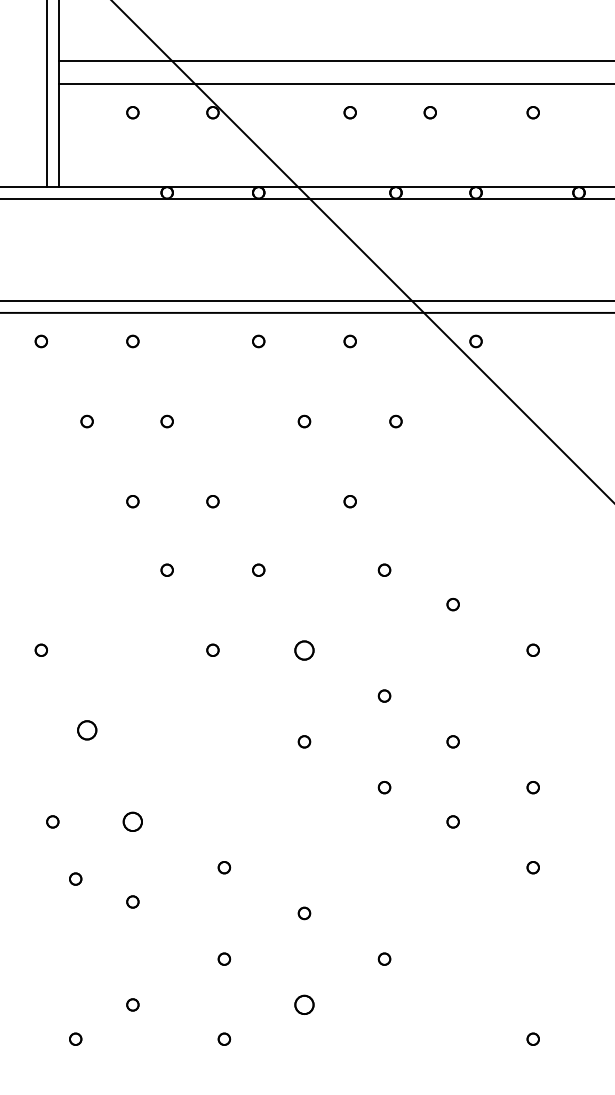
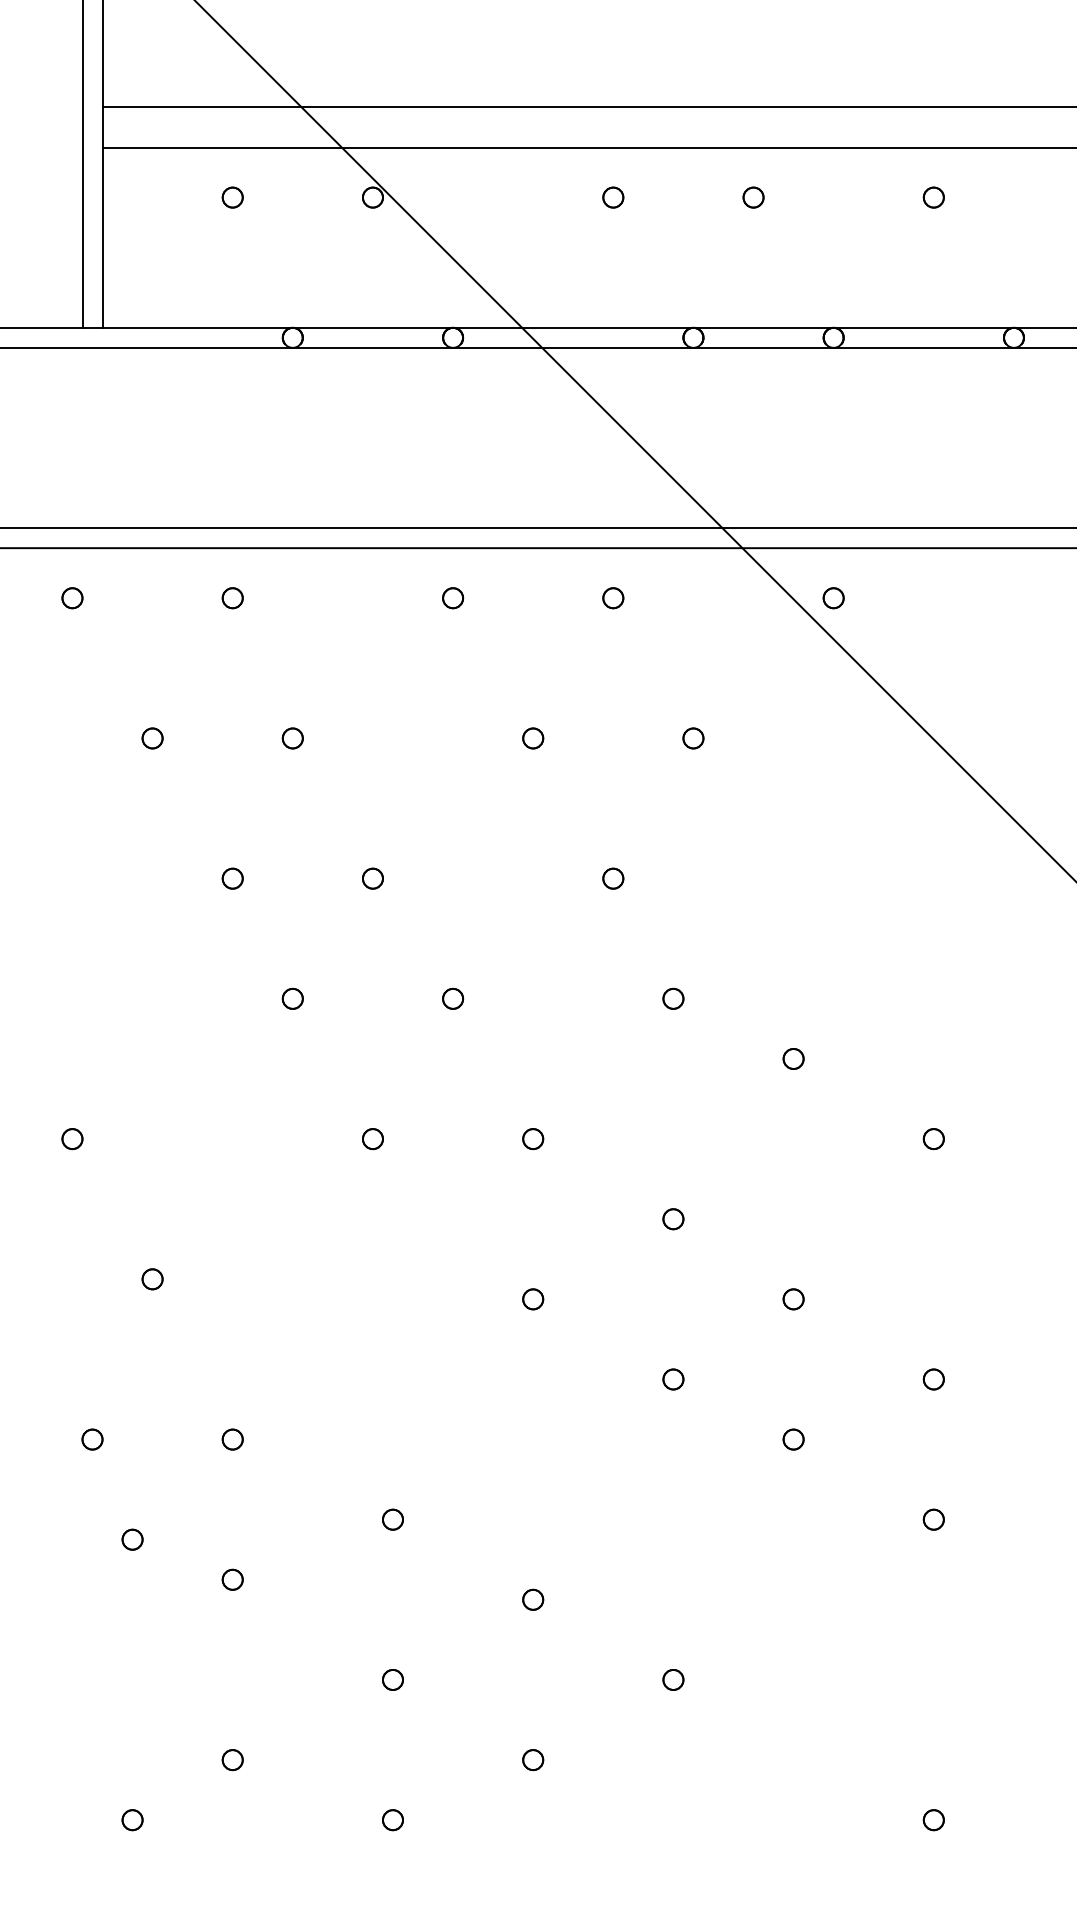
part: (304, 649) -> (533, 1137), size x0.62
part: (86, 730) -> (151, 1279), size x0.62
part: (132, 821) -> (232, 1438), size x0.62
part: (304, 1004) -> (533, 1759), size x0.62

